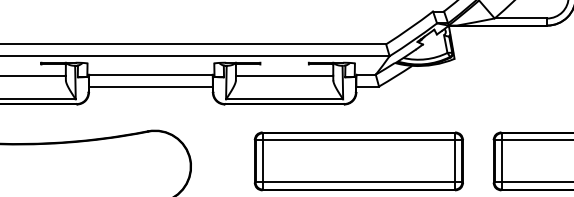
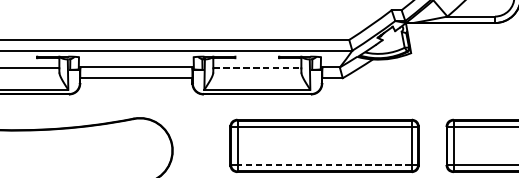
line: (284, 75) -> (257, 68), solid -> dashed
line: (358, 182) -> (324, 165), solid -> dashed

